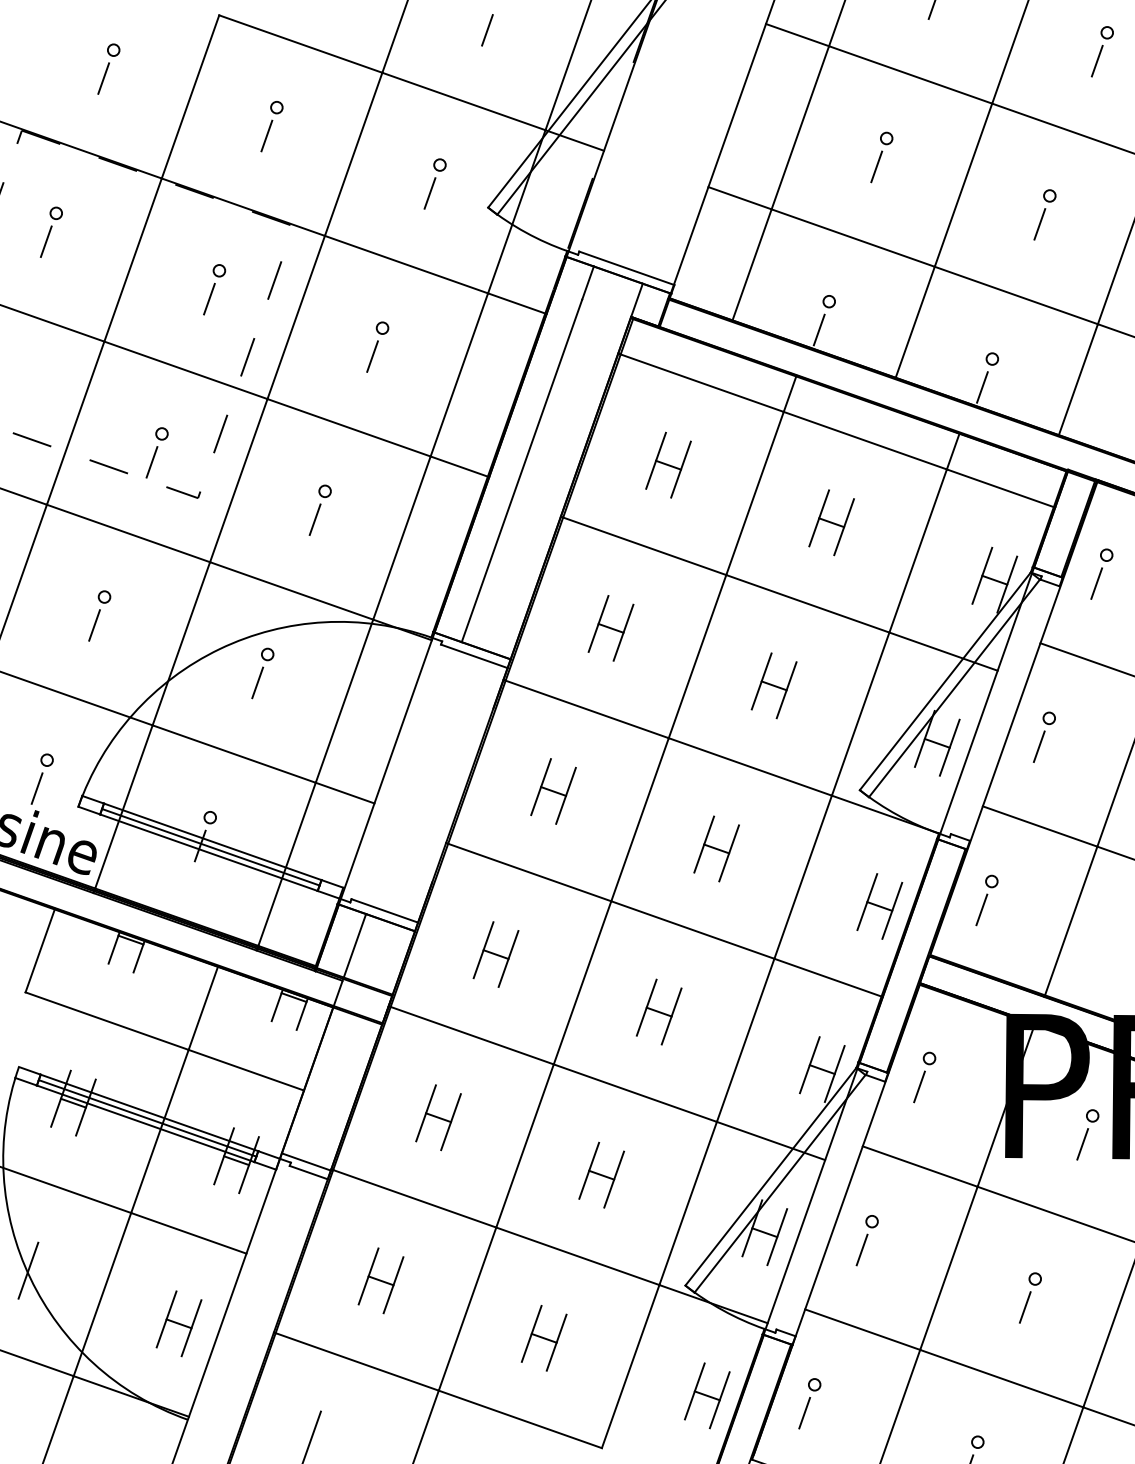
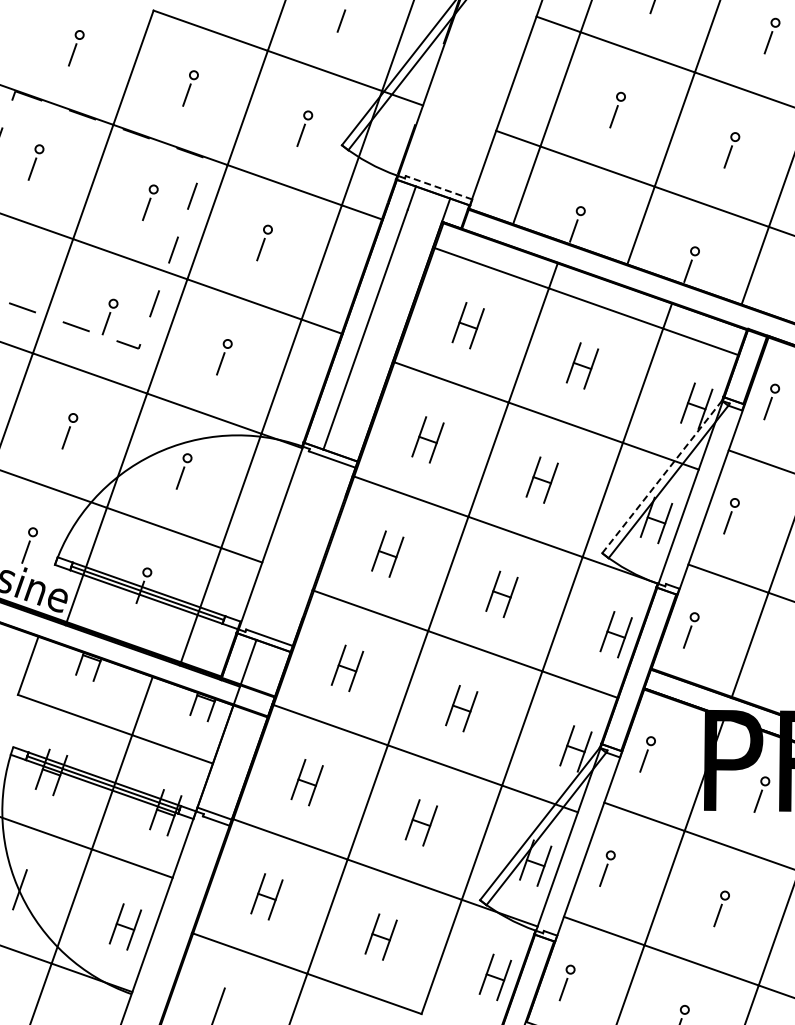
line: (626, 267) -> (438, 187), solid -> dashed
line: (945, 682) -> (662, 477), solid -> dashed

